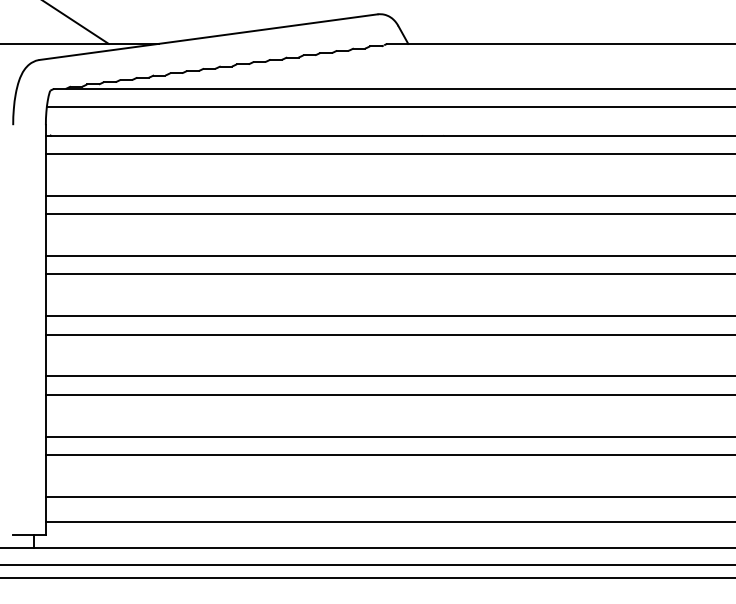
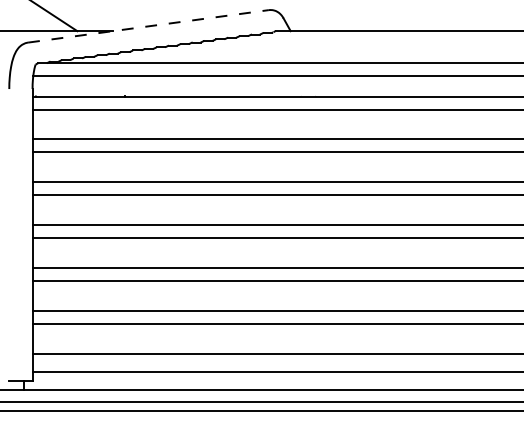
line: (208, 37) -> (148, 26), solid -> dashed

